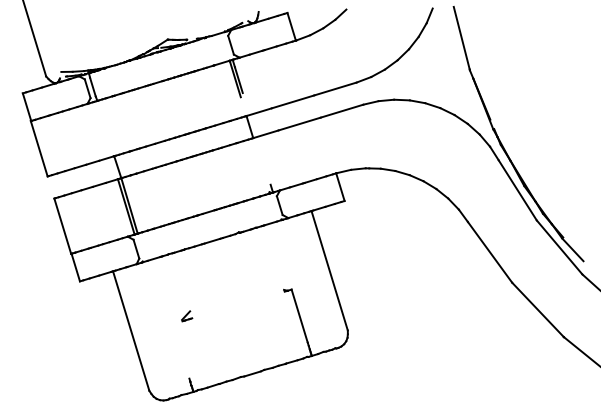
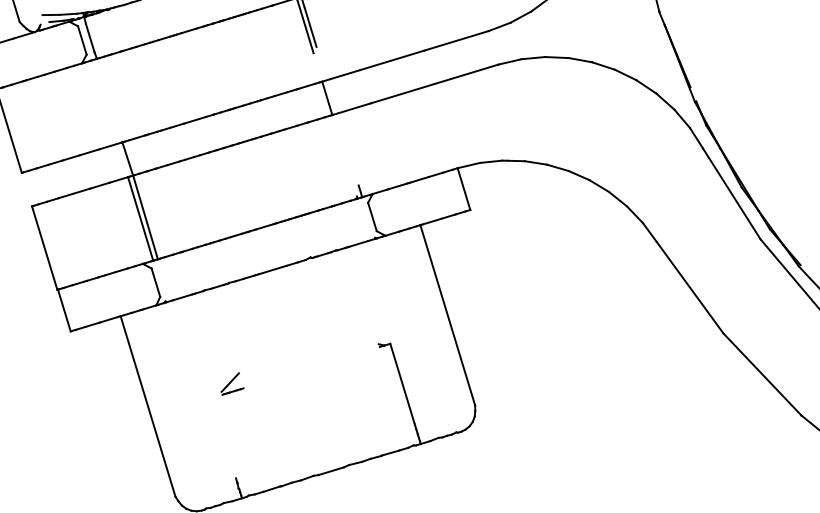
part: (186, 316) -> (231, 384), size x1.43

